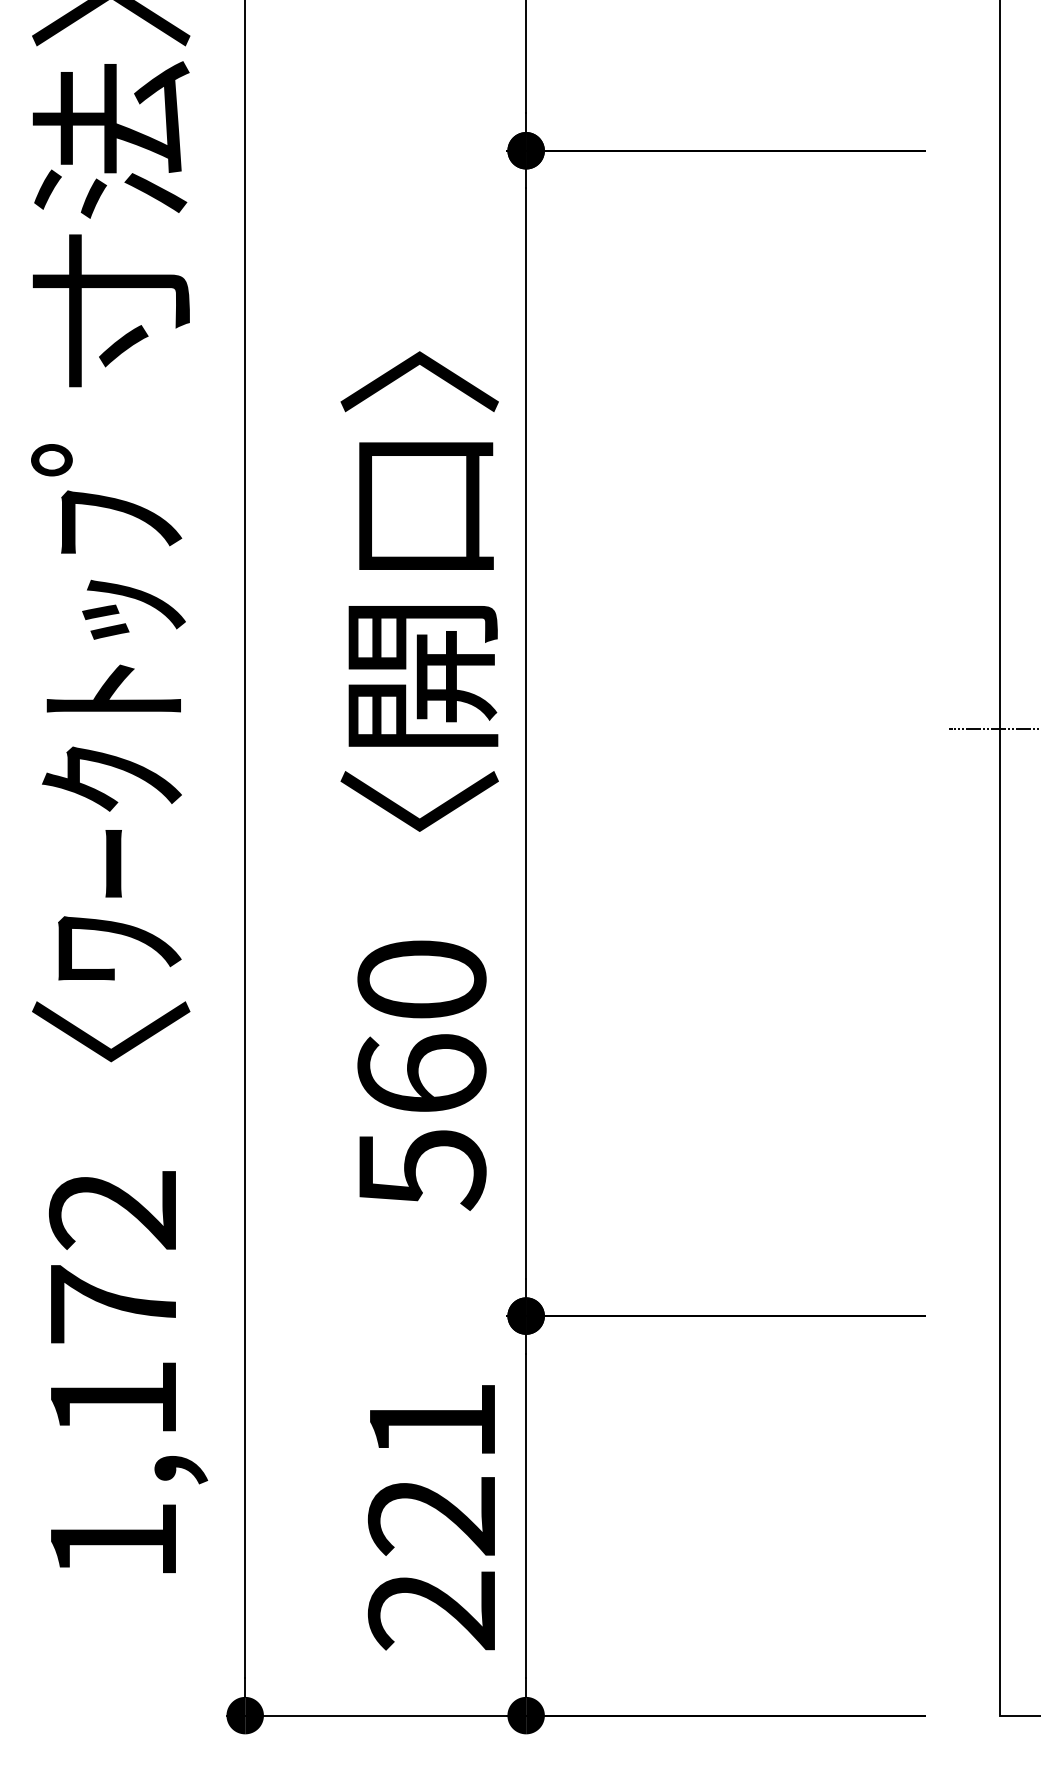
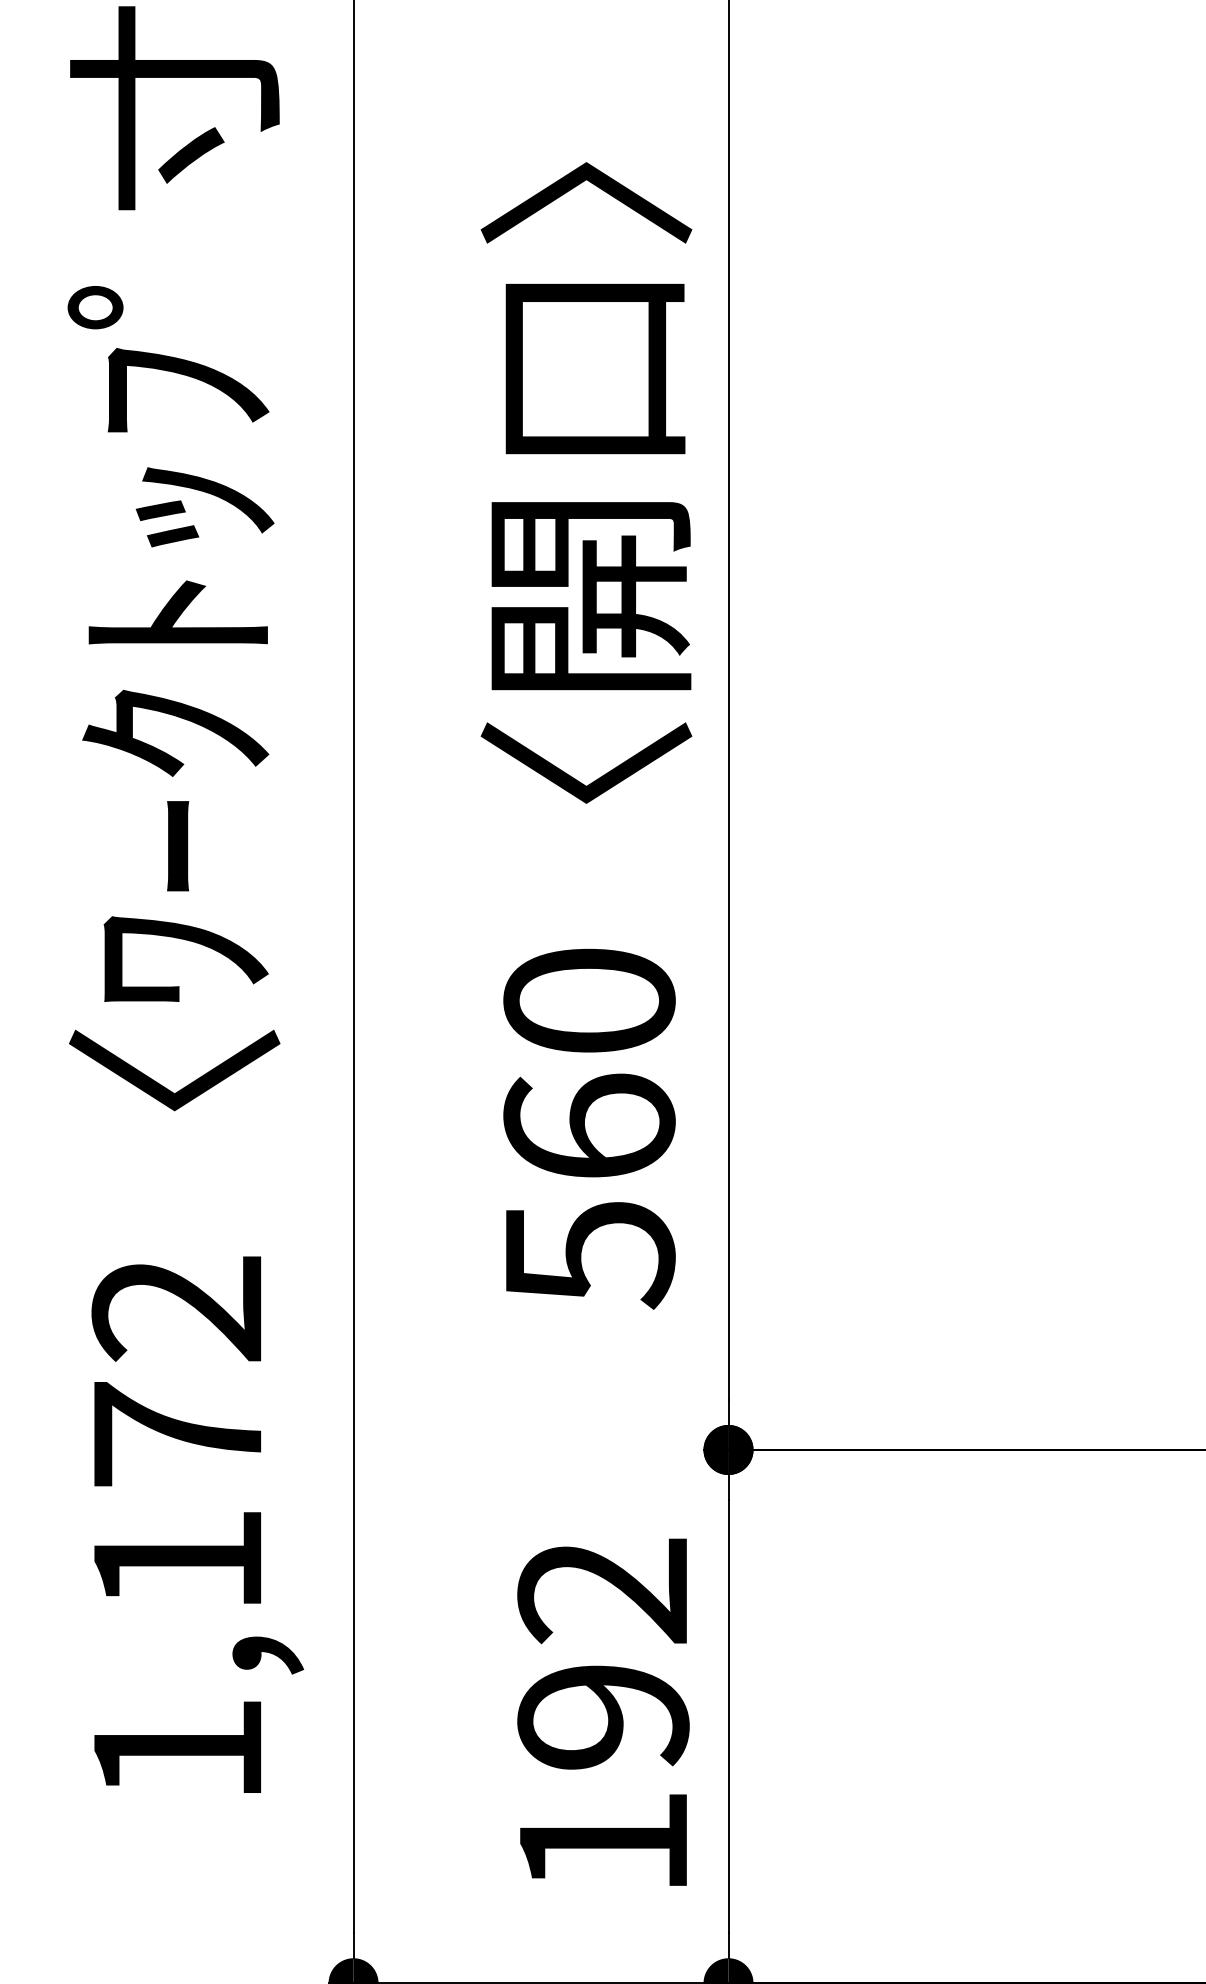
text: (432, 1516) -> (603, 1717), 221 -> 192

